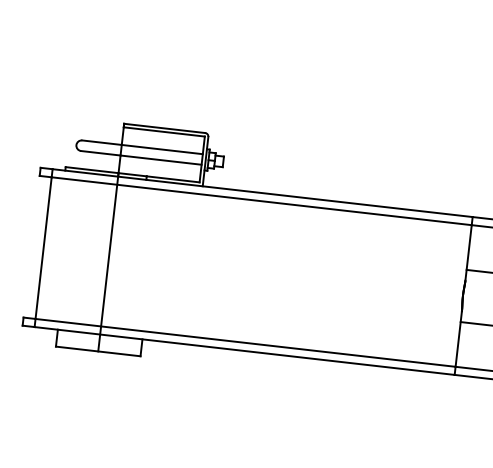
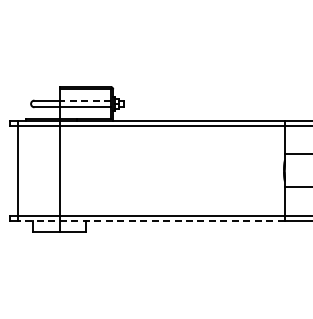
line: (162, 149) -> (85, 100), solid -> dashed
line: (243, 351) -> (150, 221), solid -> dashed

